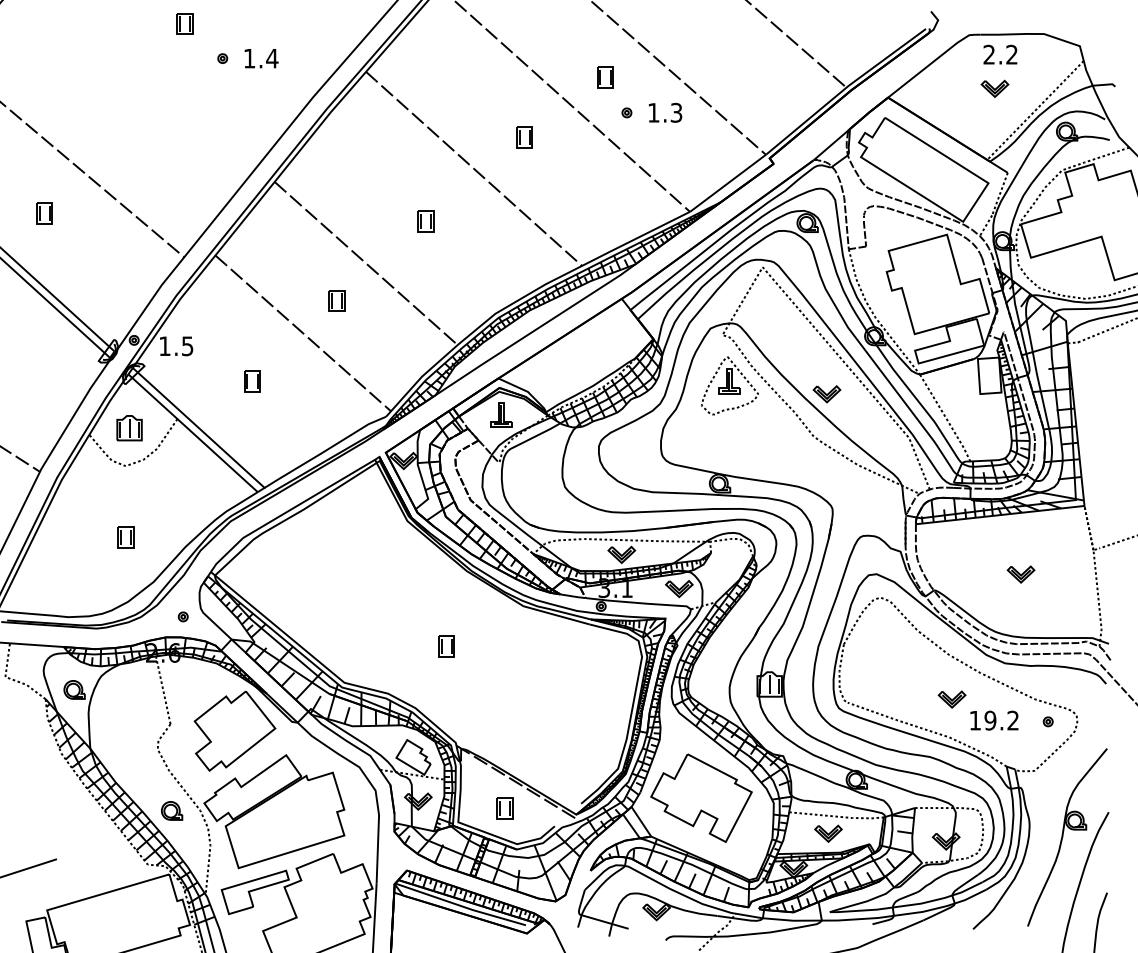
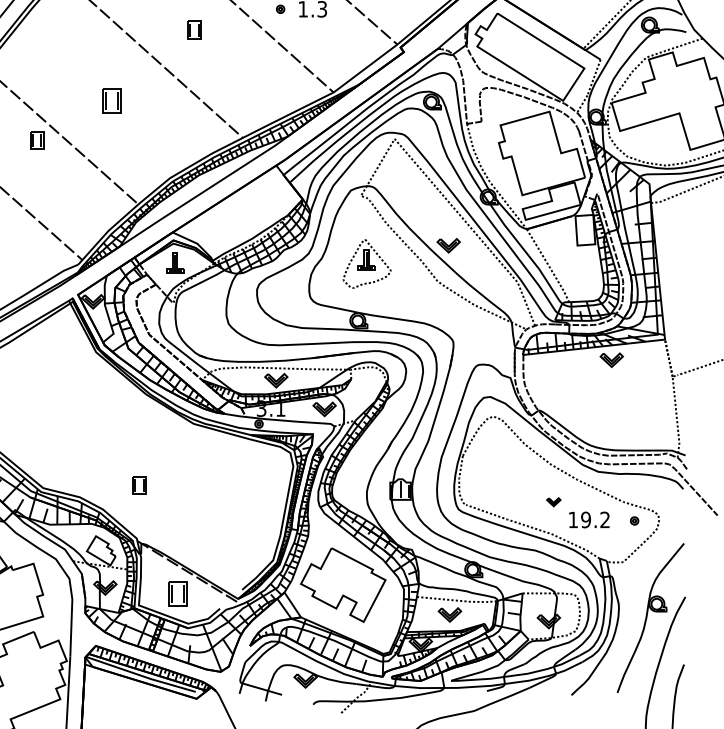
part: (425, 221) -> (111, 100), size x1.4
part: (336, 300) -> (36, 140), moved
part: (729, 385) -> (366, 263), moved
part: (1020, 574) -> (611, 360), moved
part: (446, 646) -> (139, 485), moved
part: (951, 699) -> (553, 502), size x0.6
part: (504, 808) -> (177, 593), size x1.4

